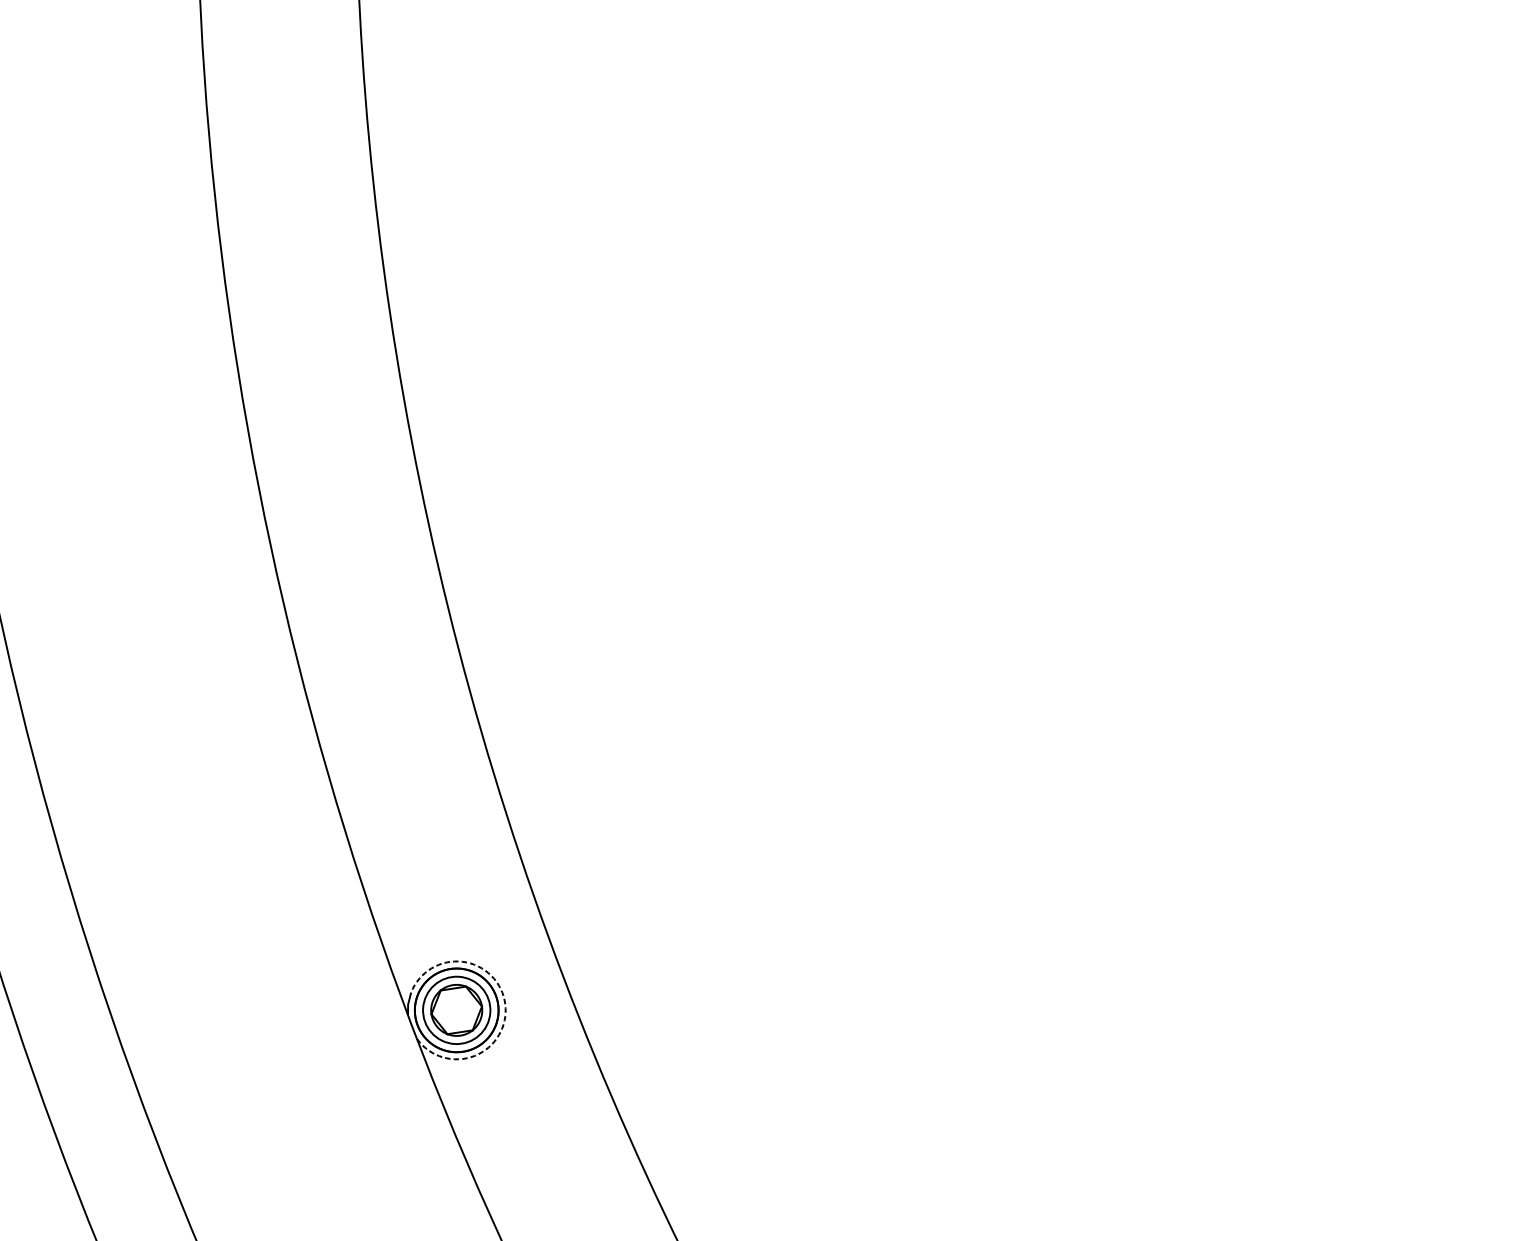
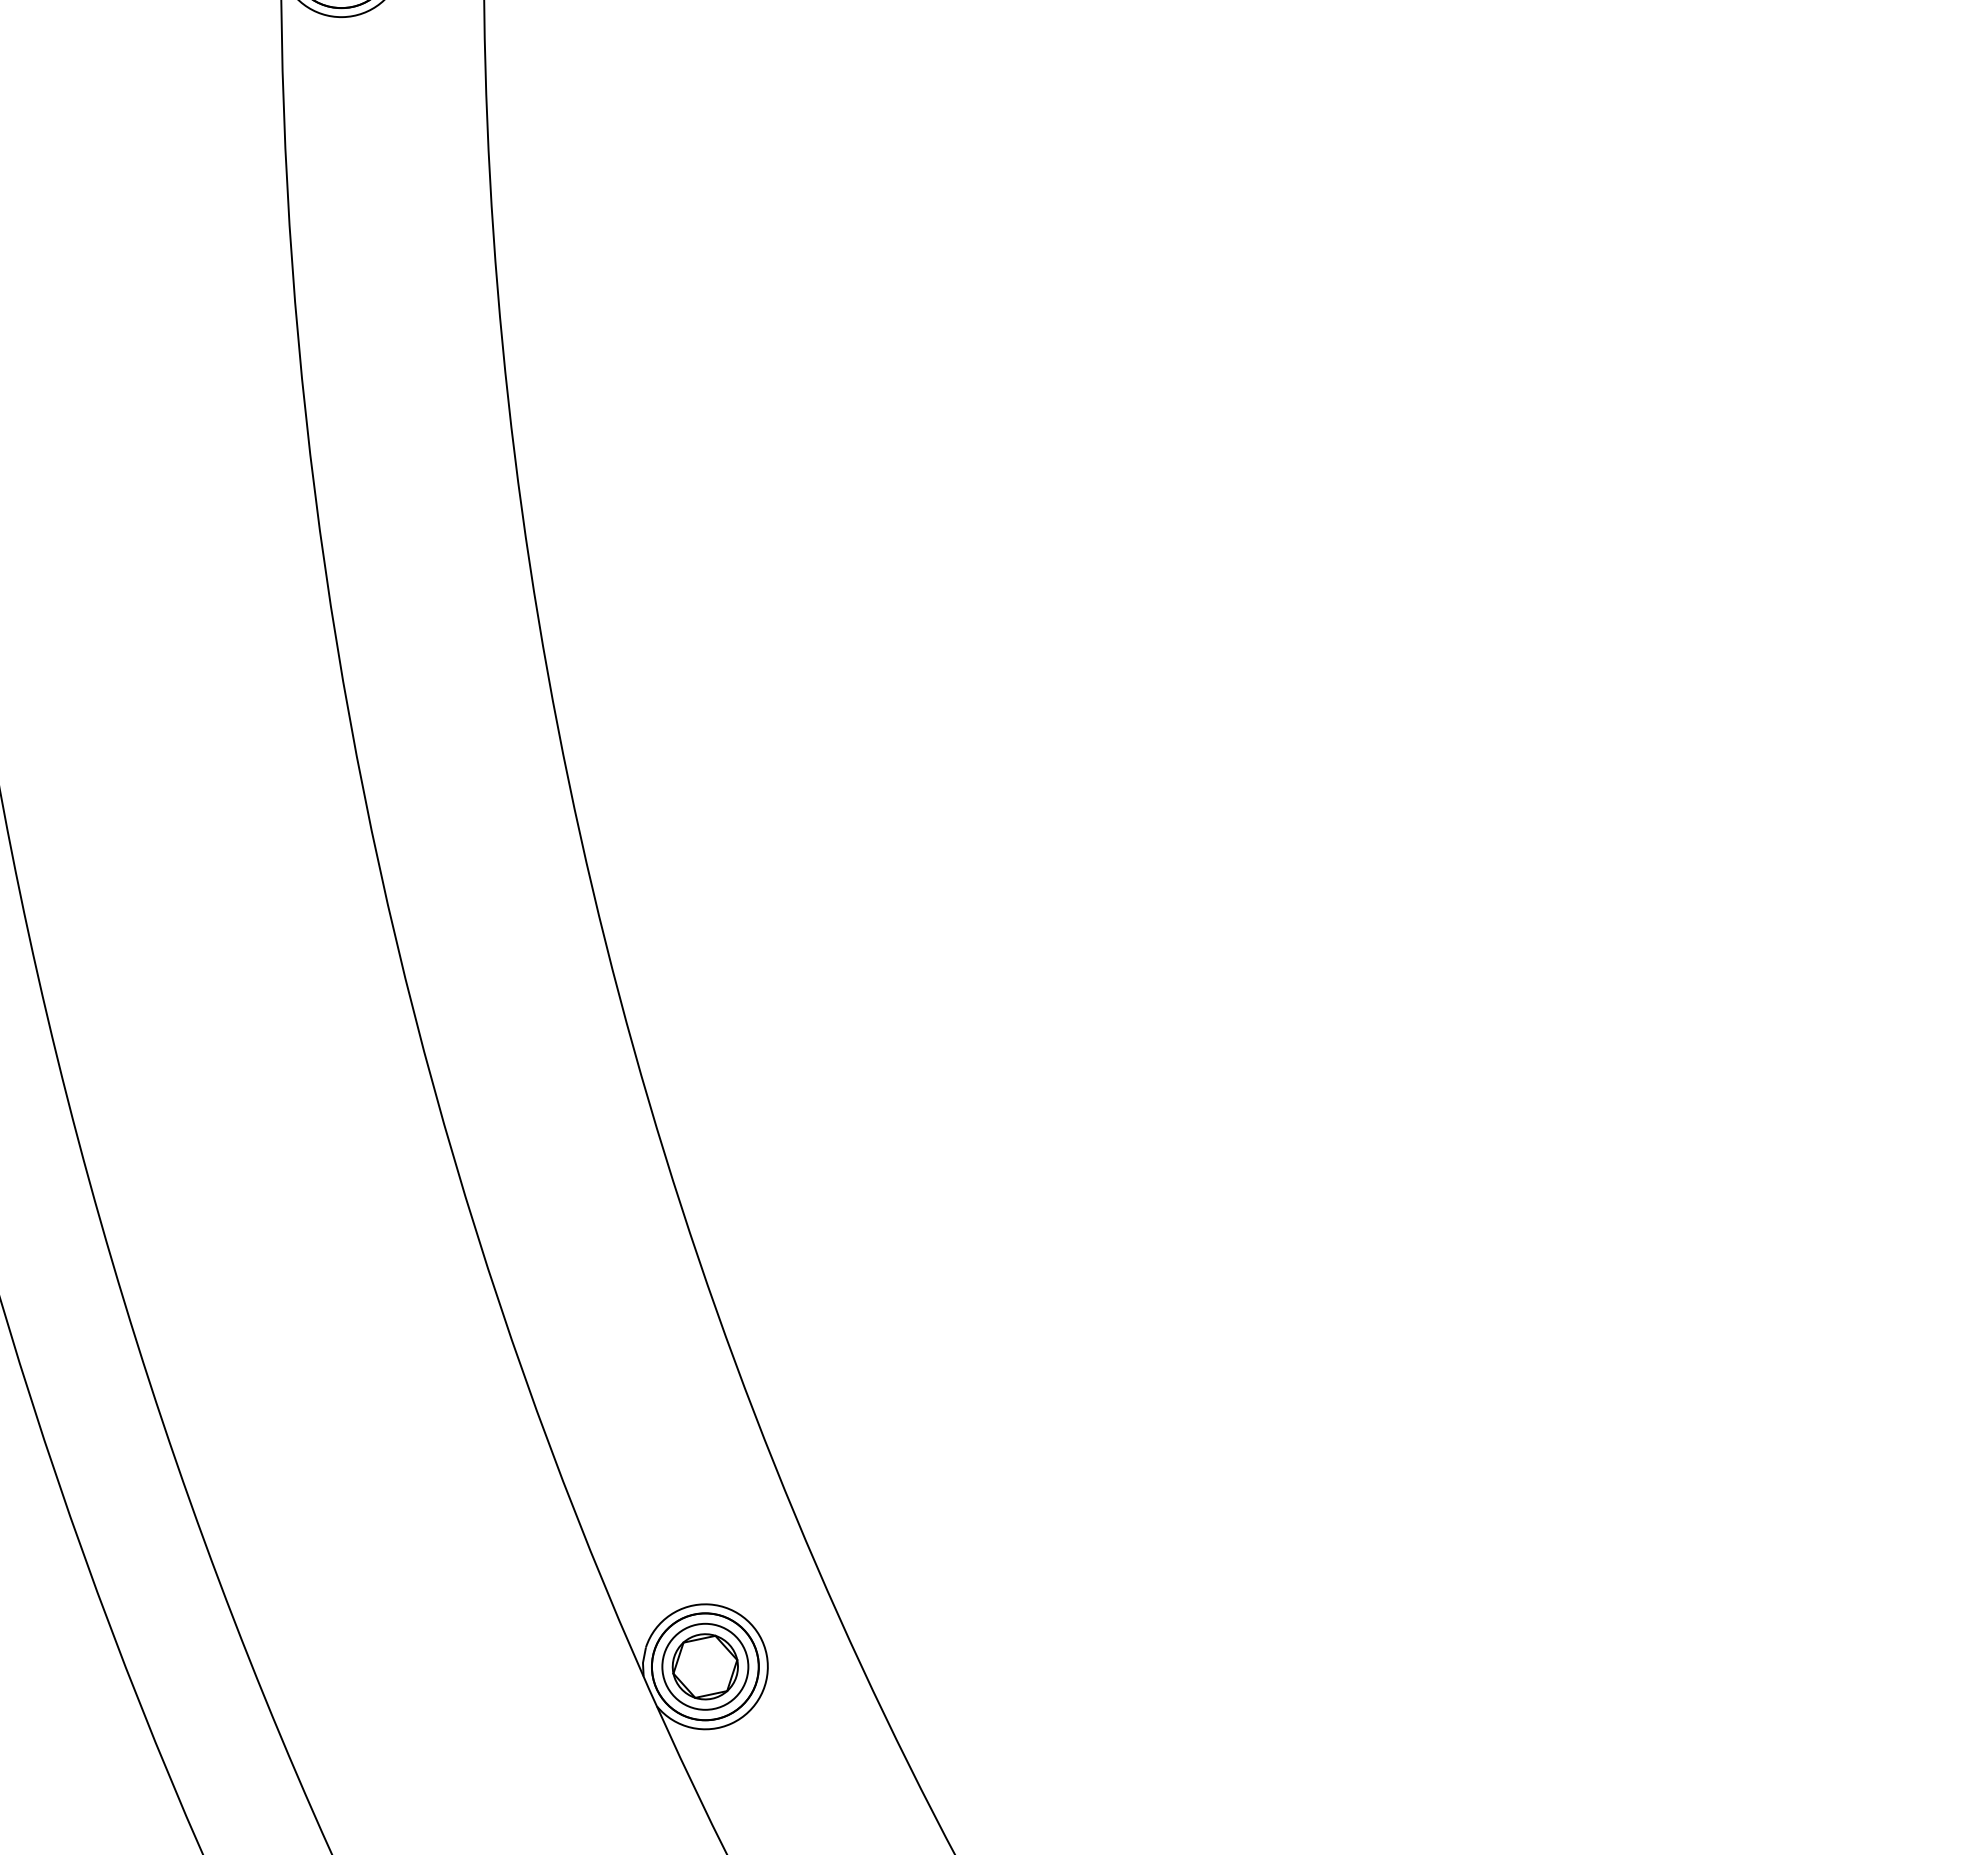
arc: (505, 1004) -> (766, 1655), dashed -> solid

